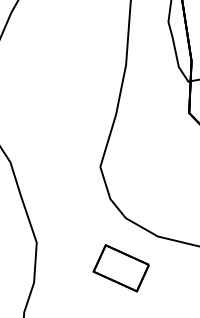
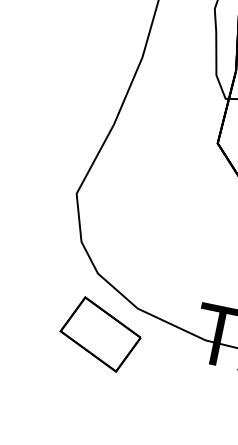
part: (120, 268) -> (99, 334), moved

